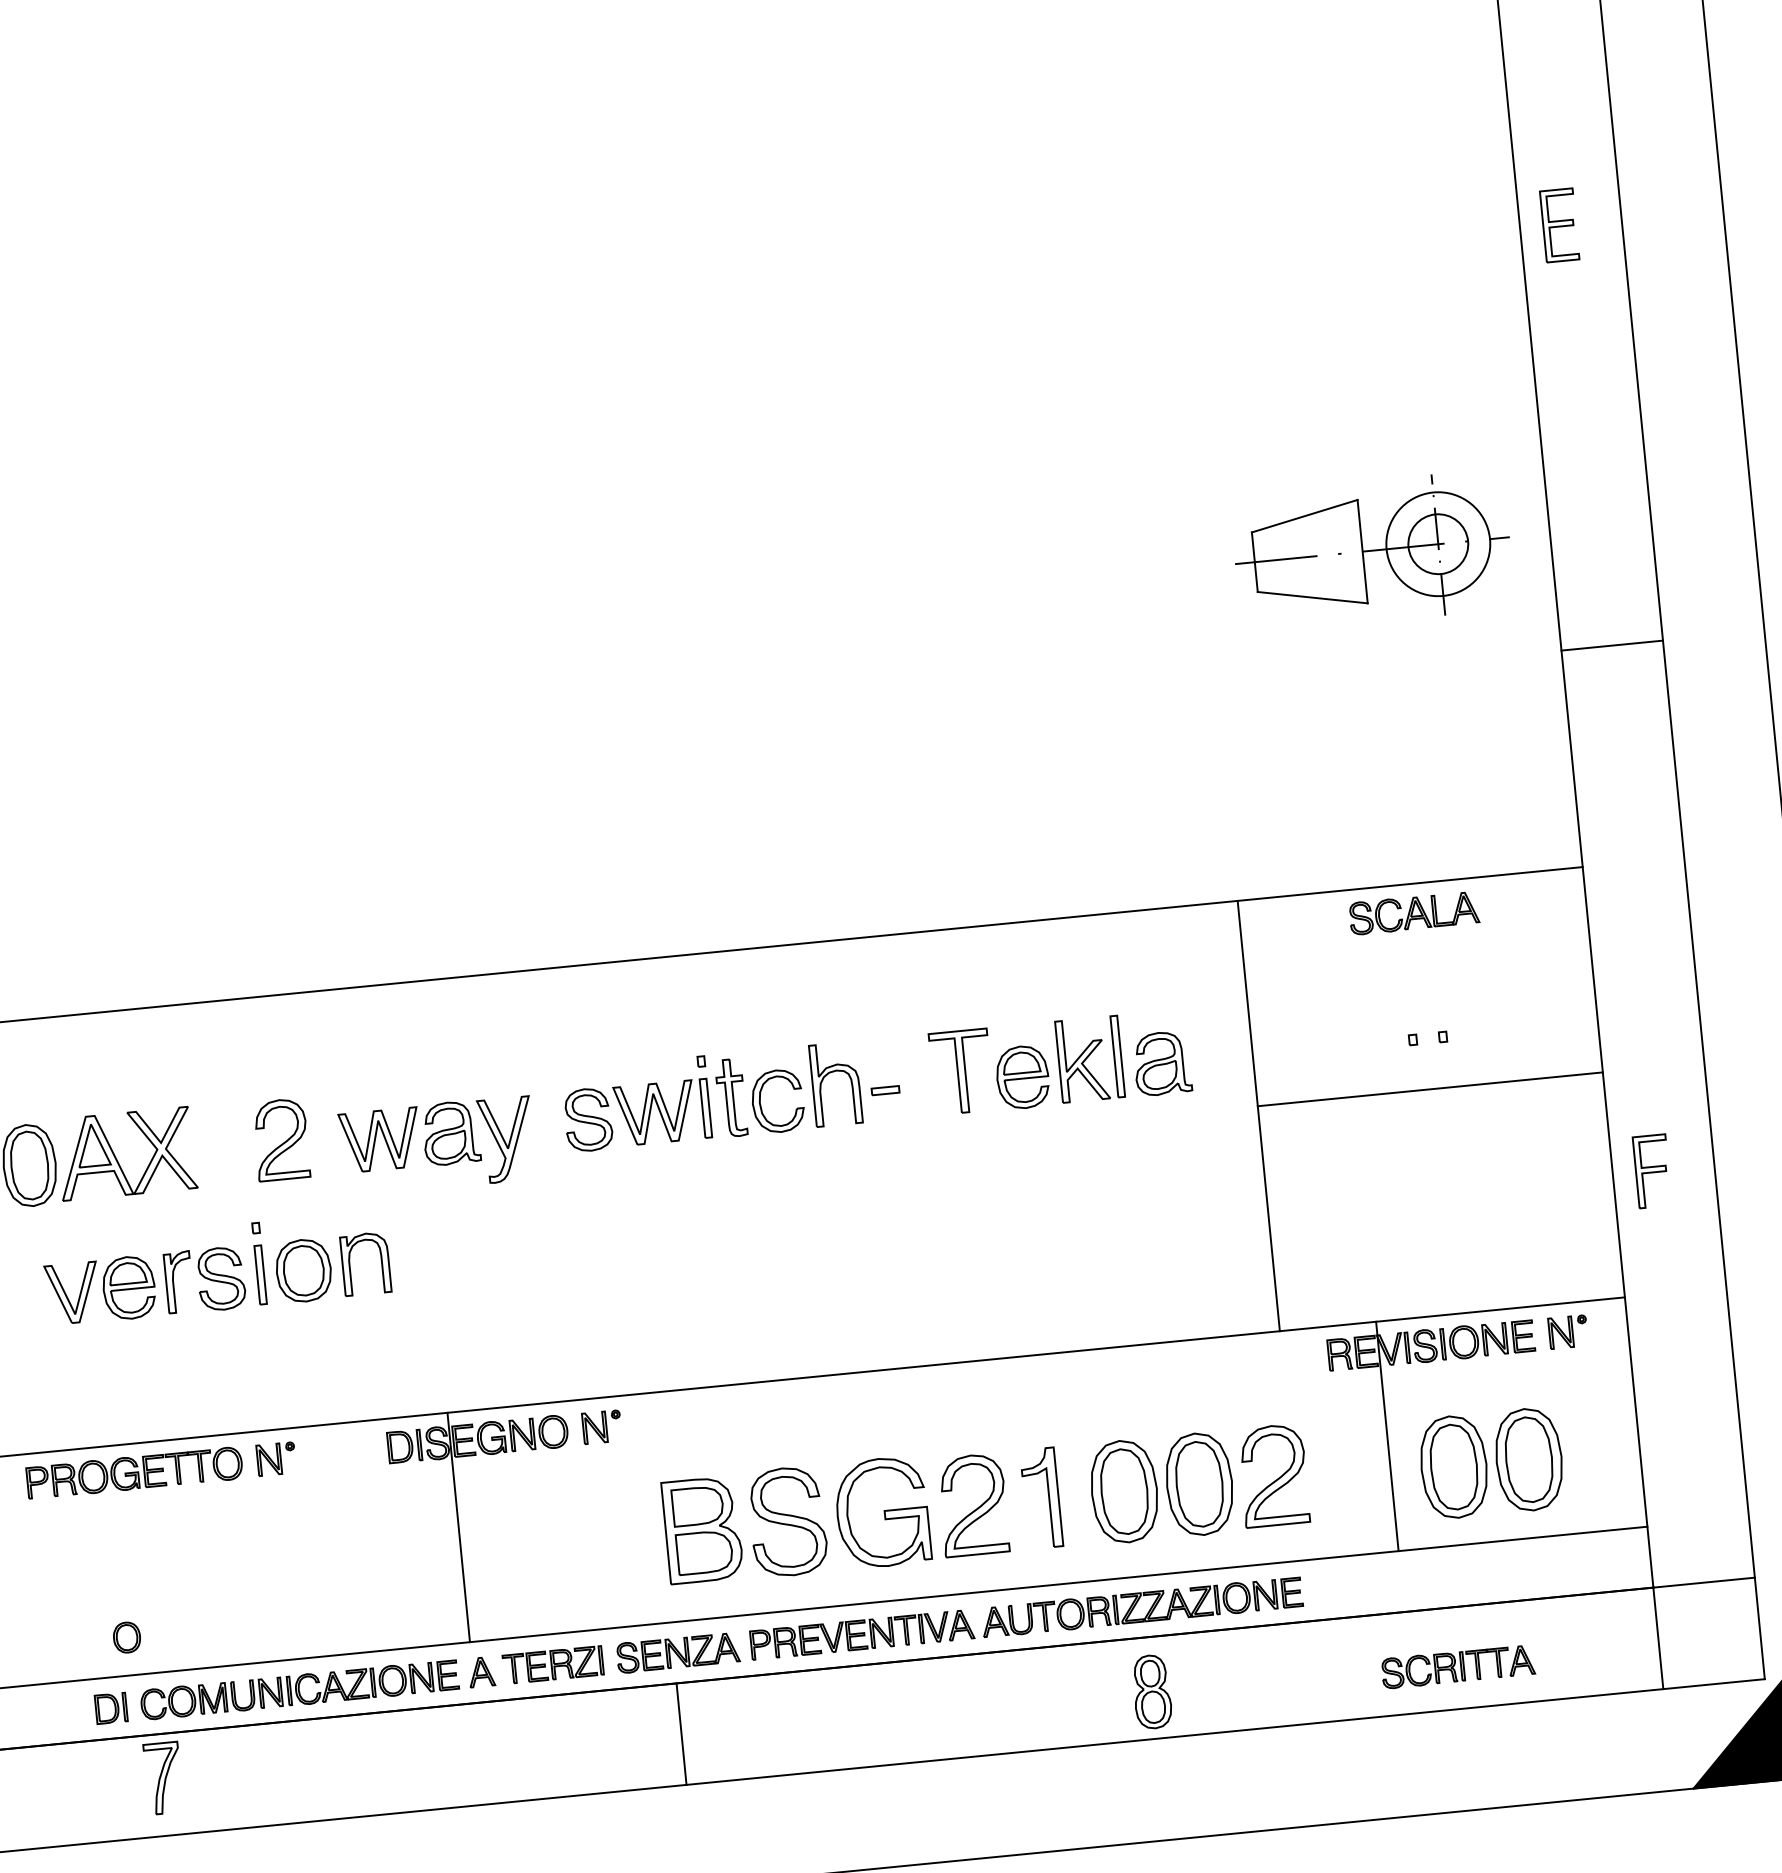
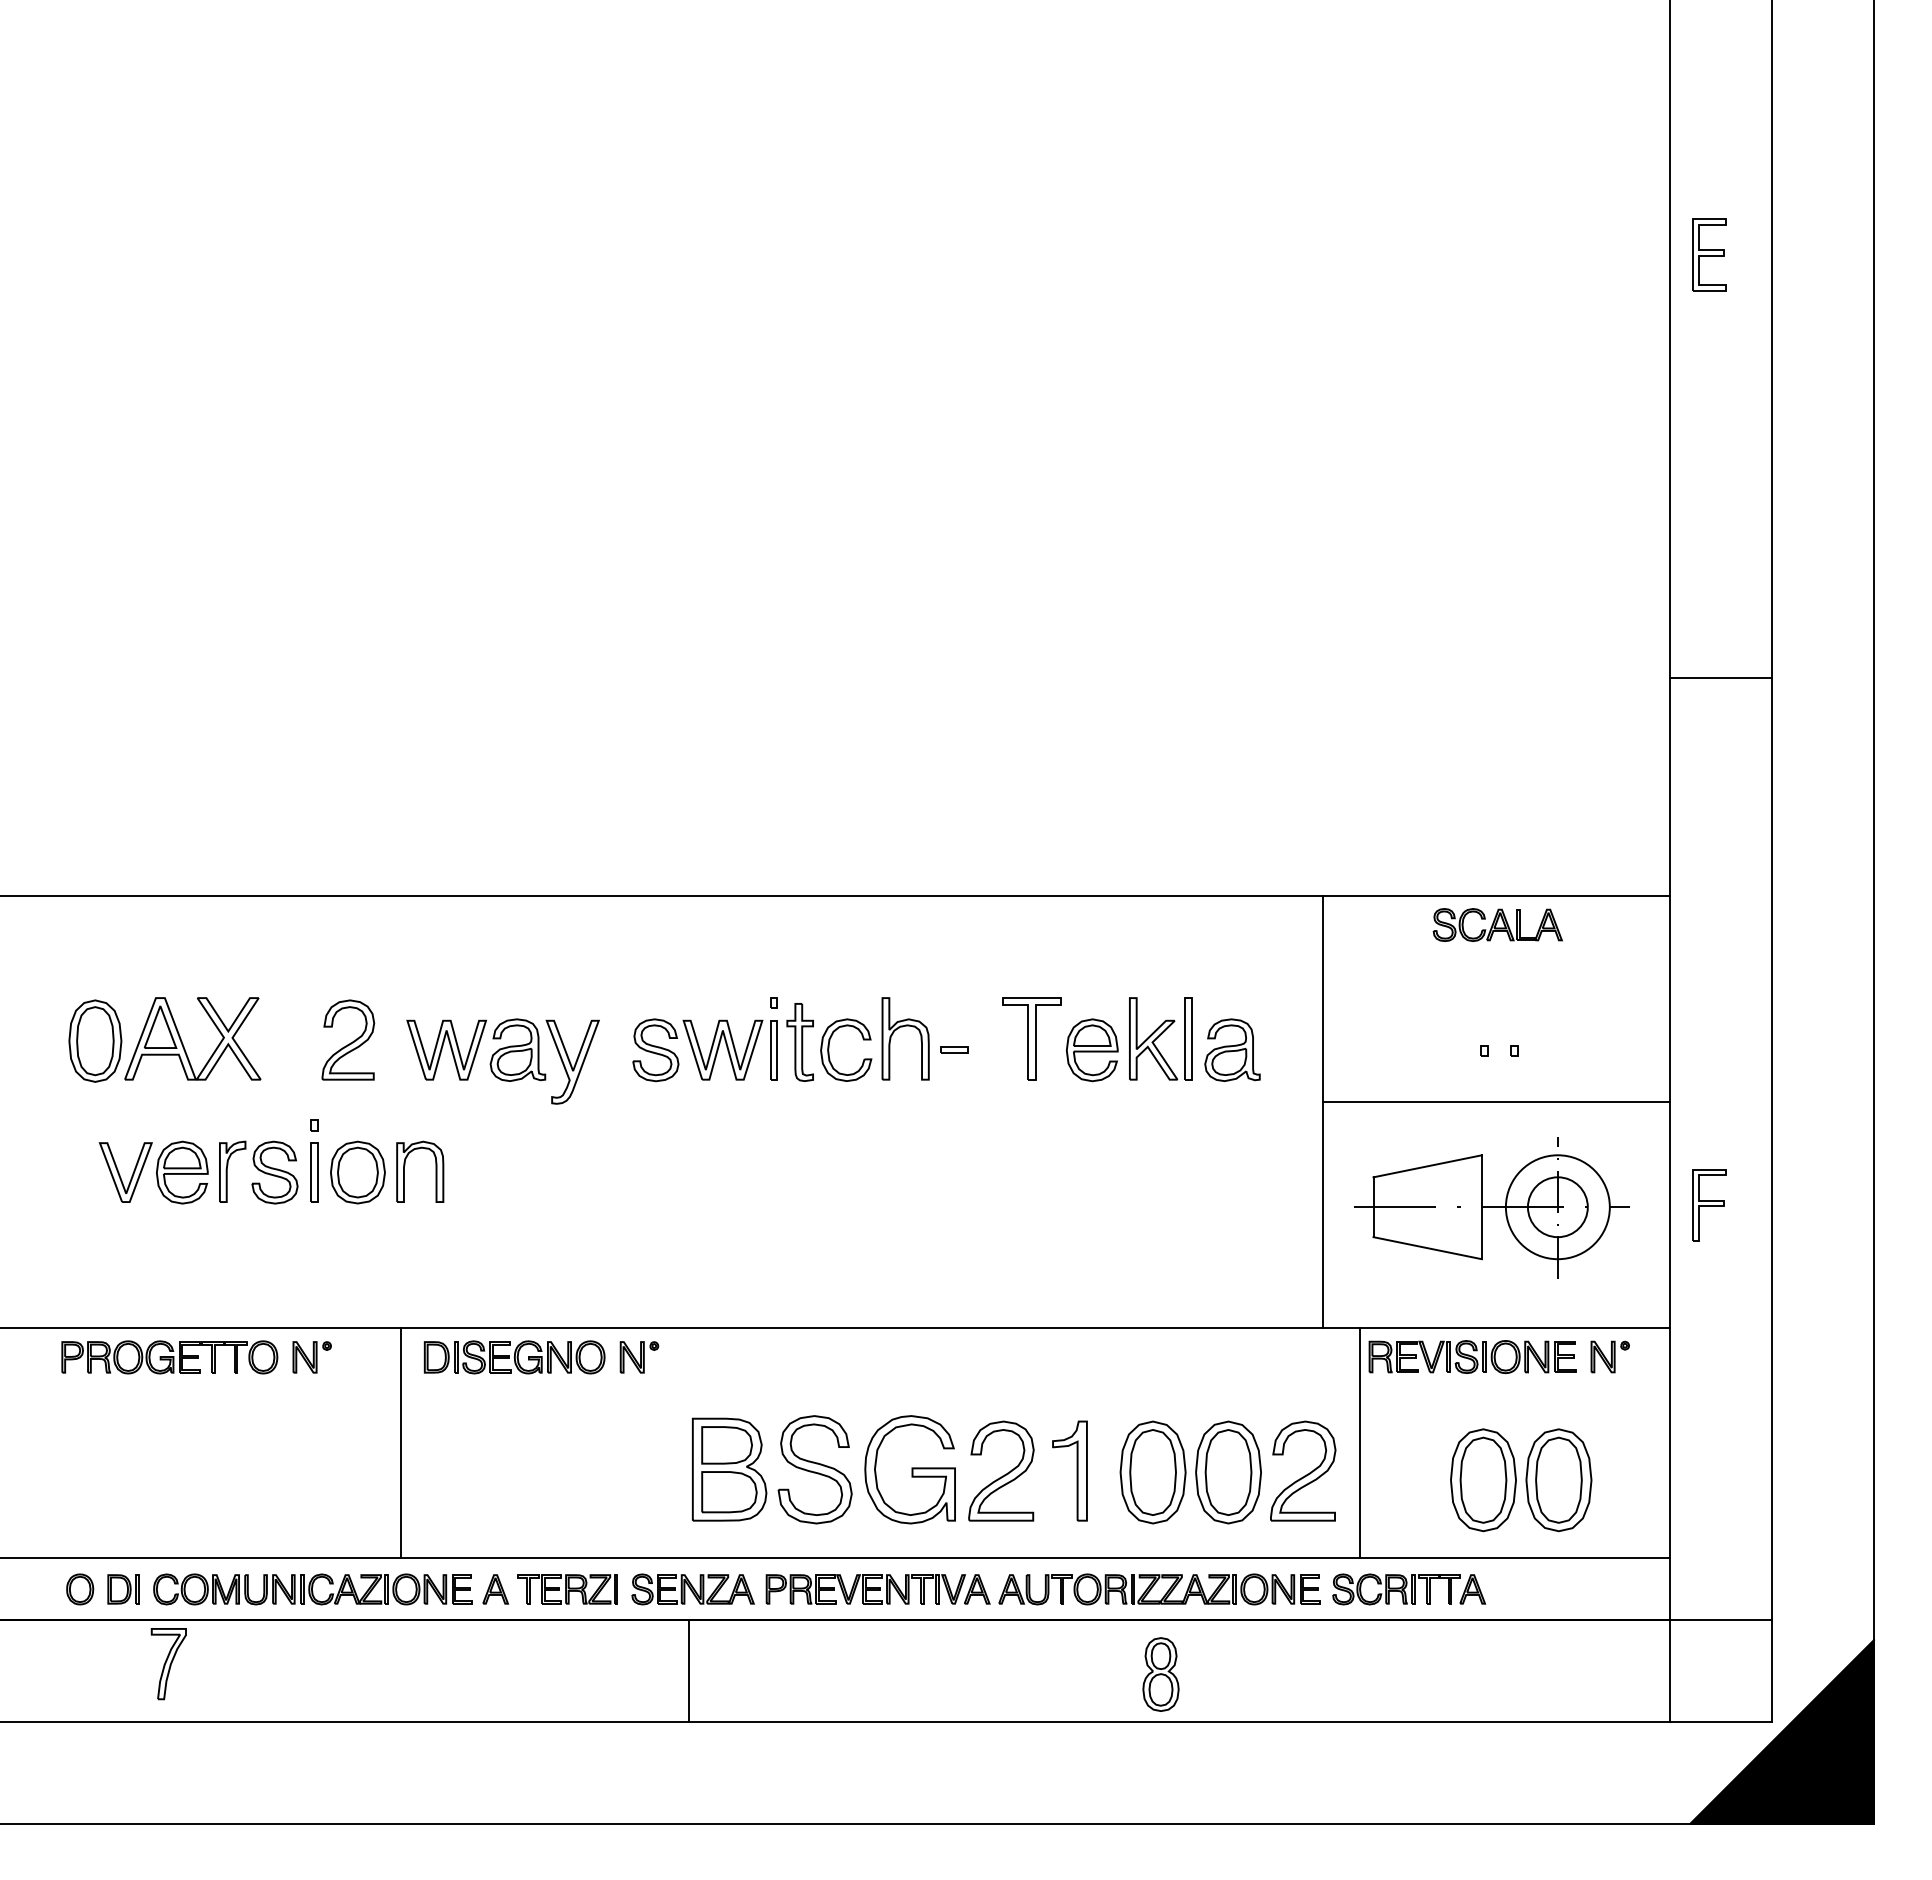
part: (1372, 550) -> (1491, 1207), moved
line: (1387, 1436) -> (1360, 1443), moved
line: (459, 1527) -> (401, 1443), moved
part: (127, 1637) -> (80, 1589), moved
part: (1458, 1666) -> (1409, 1589), moved

